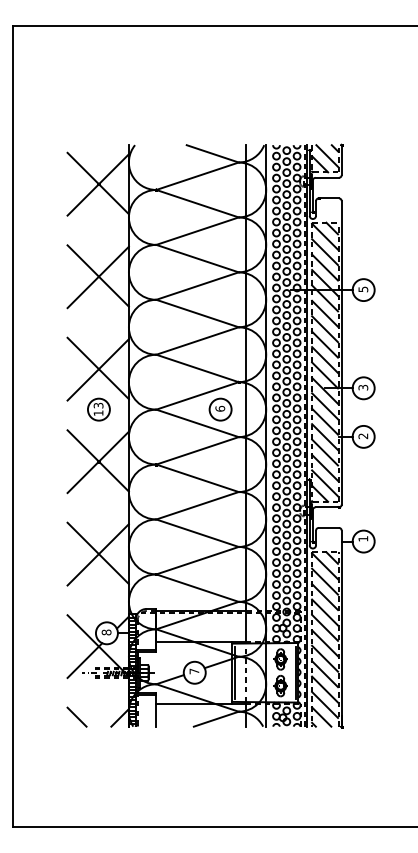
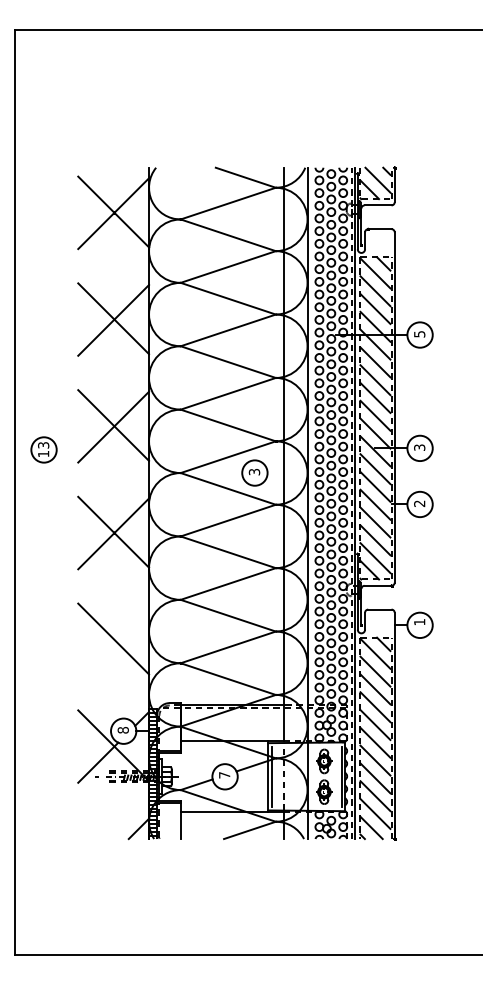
text: (220, 408) -> (254, 471), 6 -> 3
part: (98, 409) -> (43, 449), moved
line: (97, 554) -> (112, 640), removed
line: (76, 716) -> (88, 827), removed

